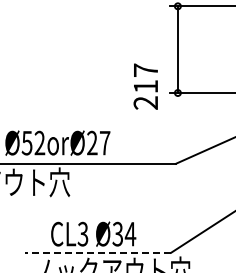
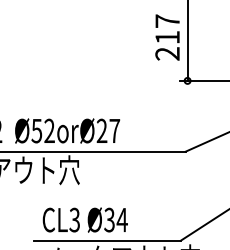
text: (145, 86) -> (167, 37), moved
text: (93, 233) -> (85, 219), moved
line: (97, 252) -> (107, 240), dashed -> solid

